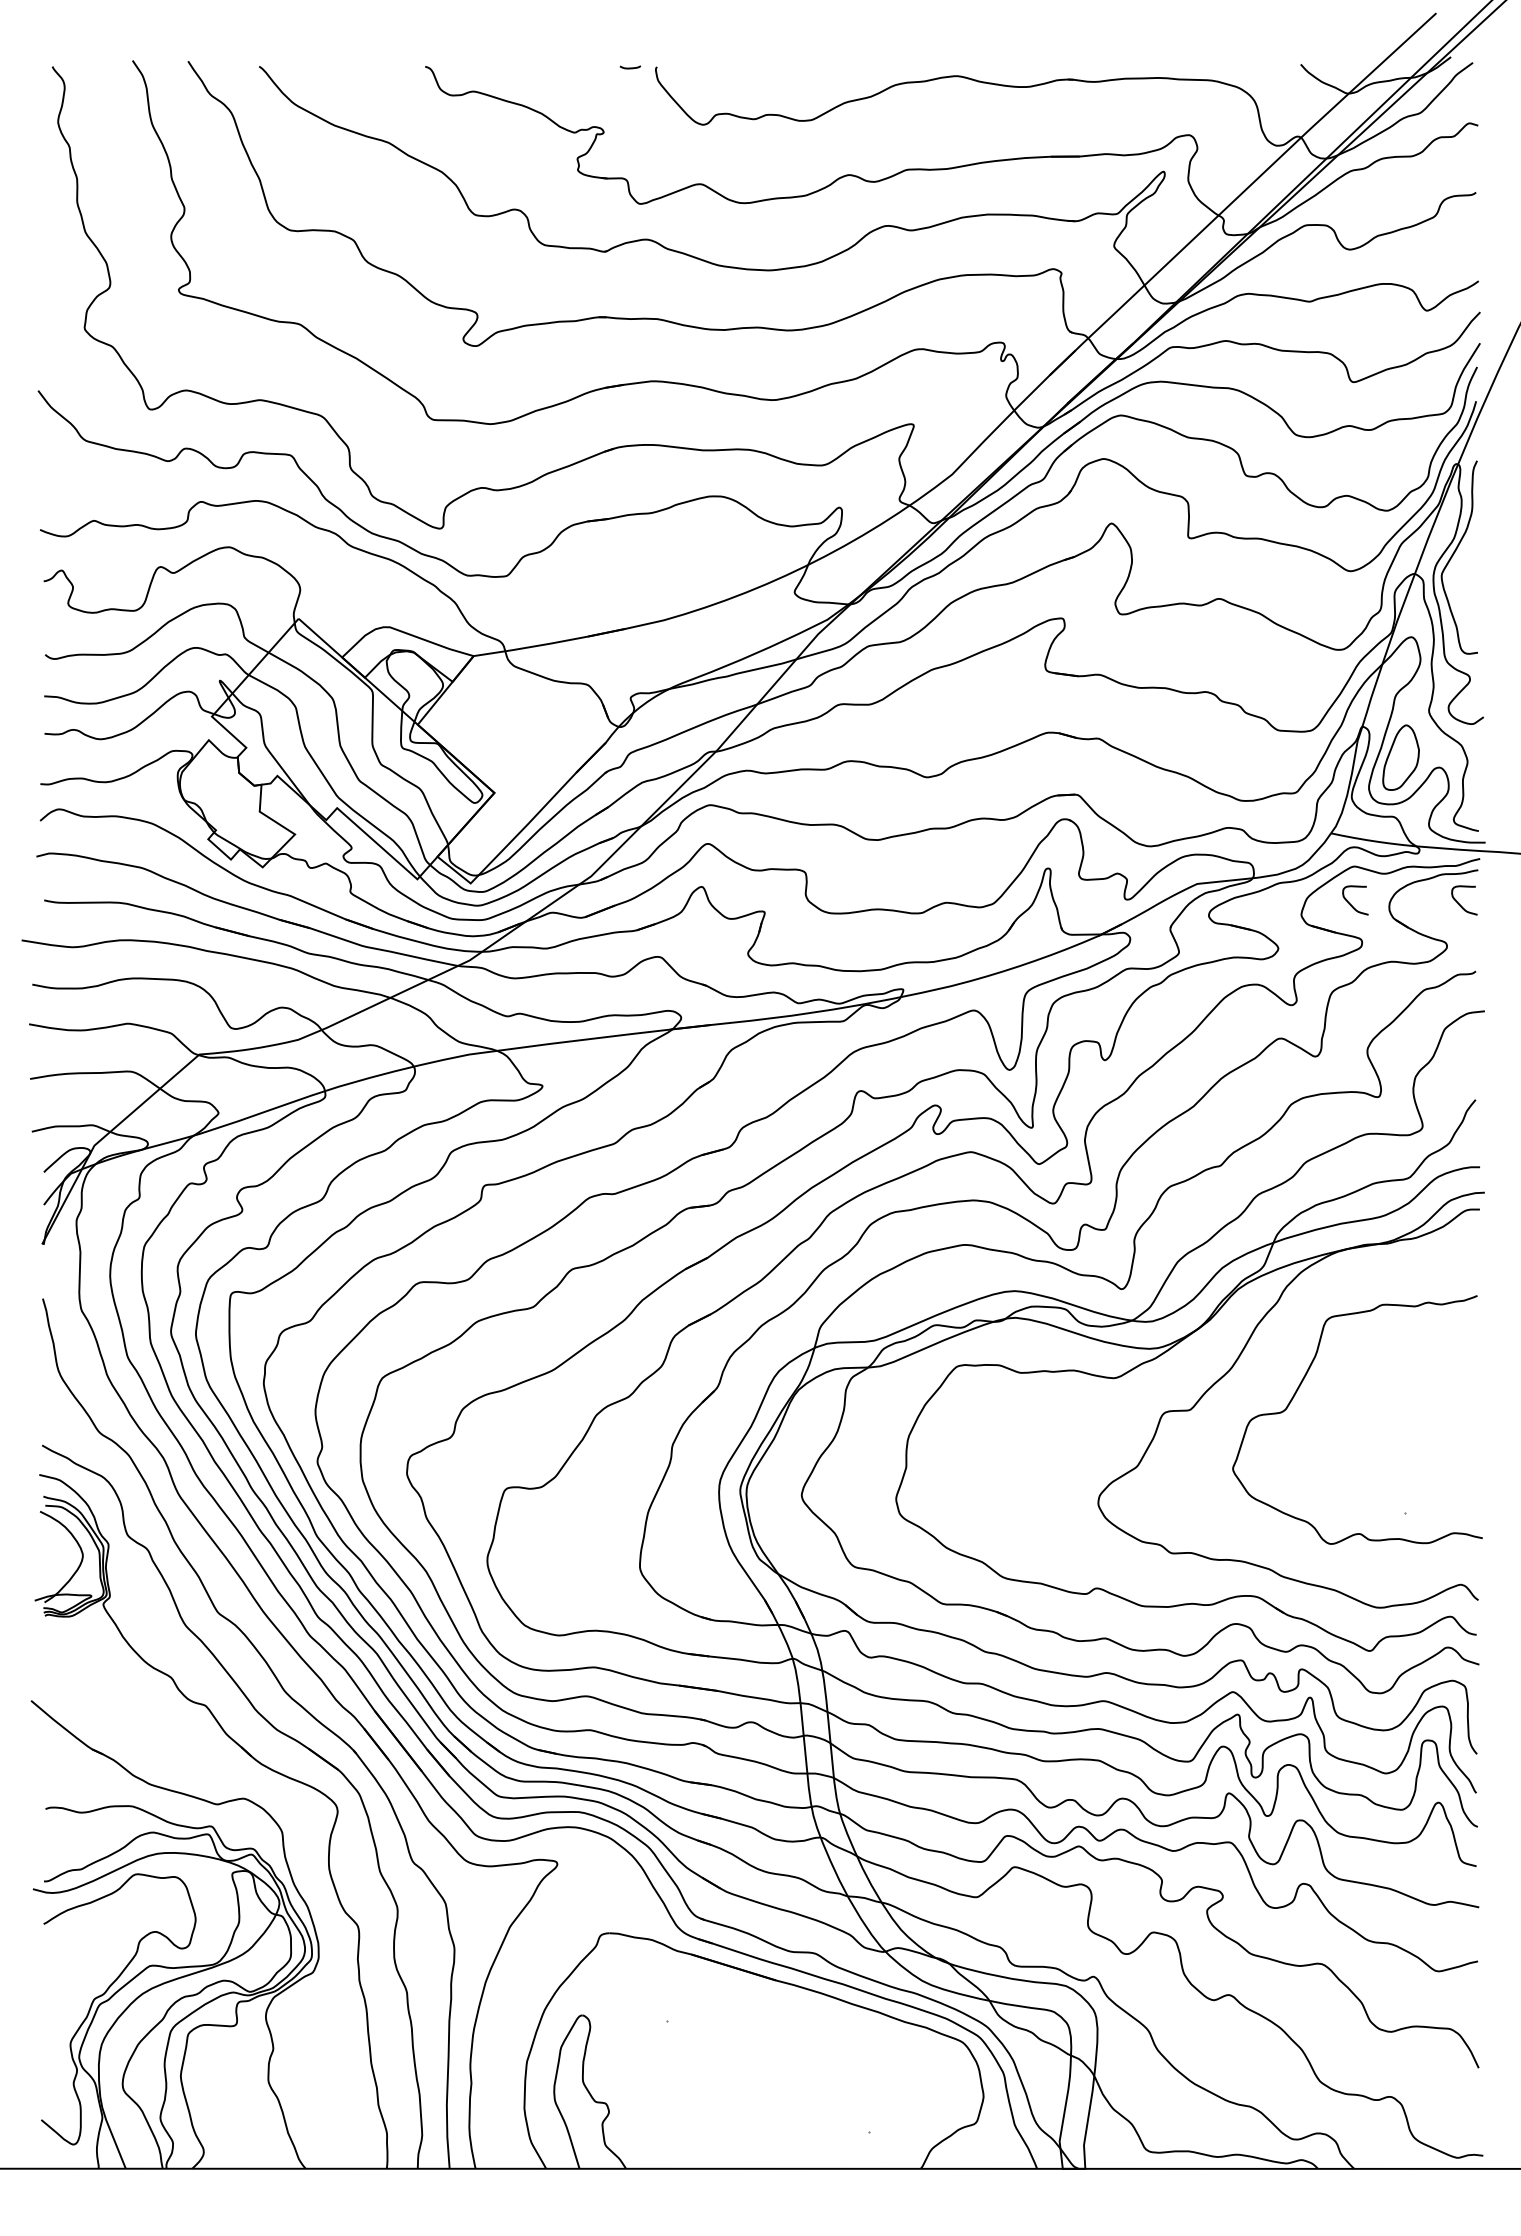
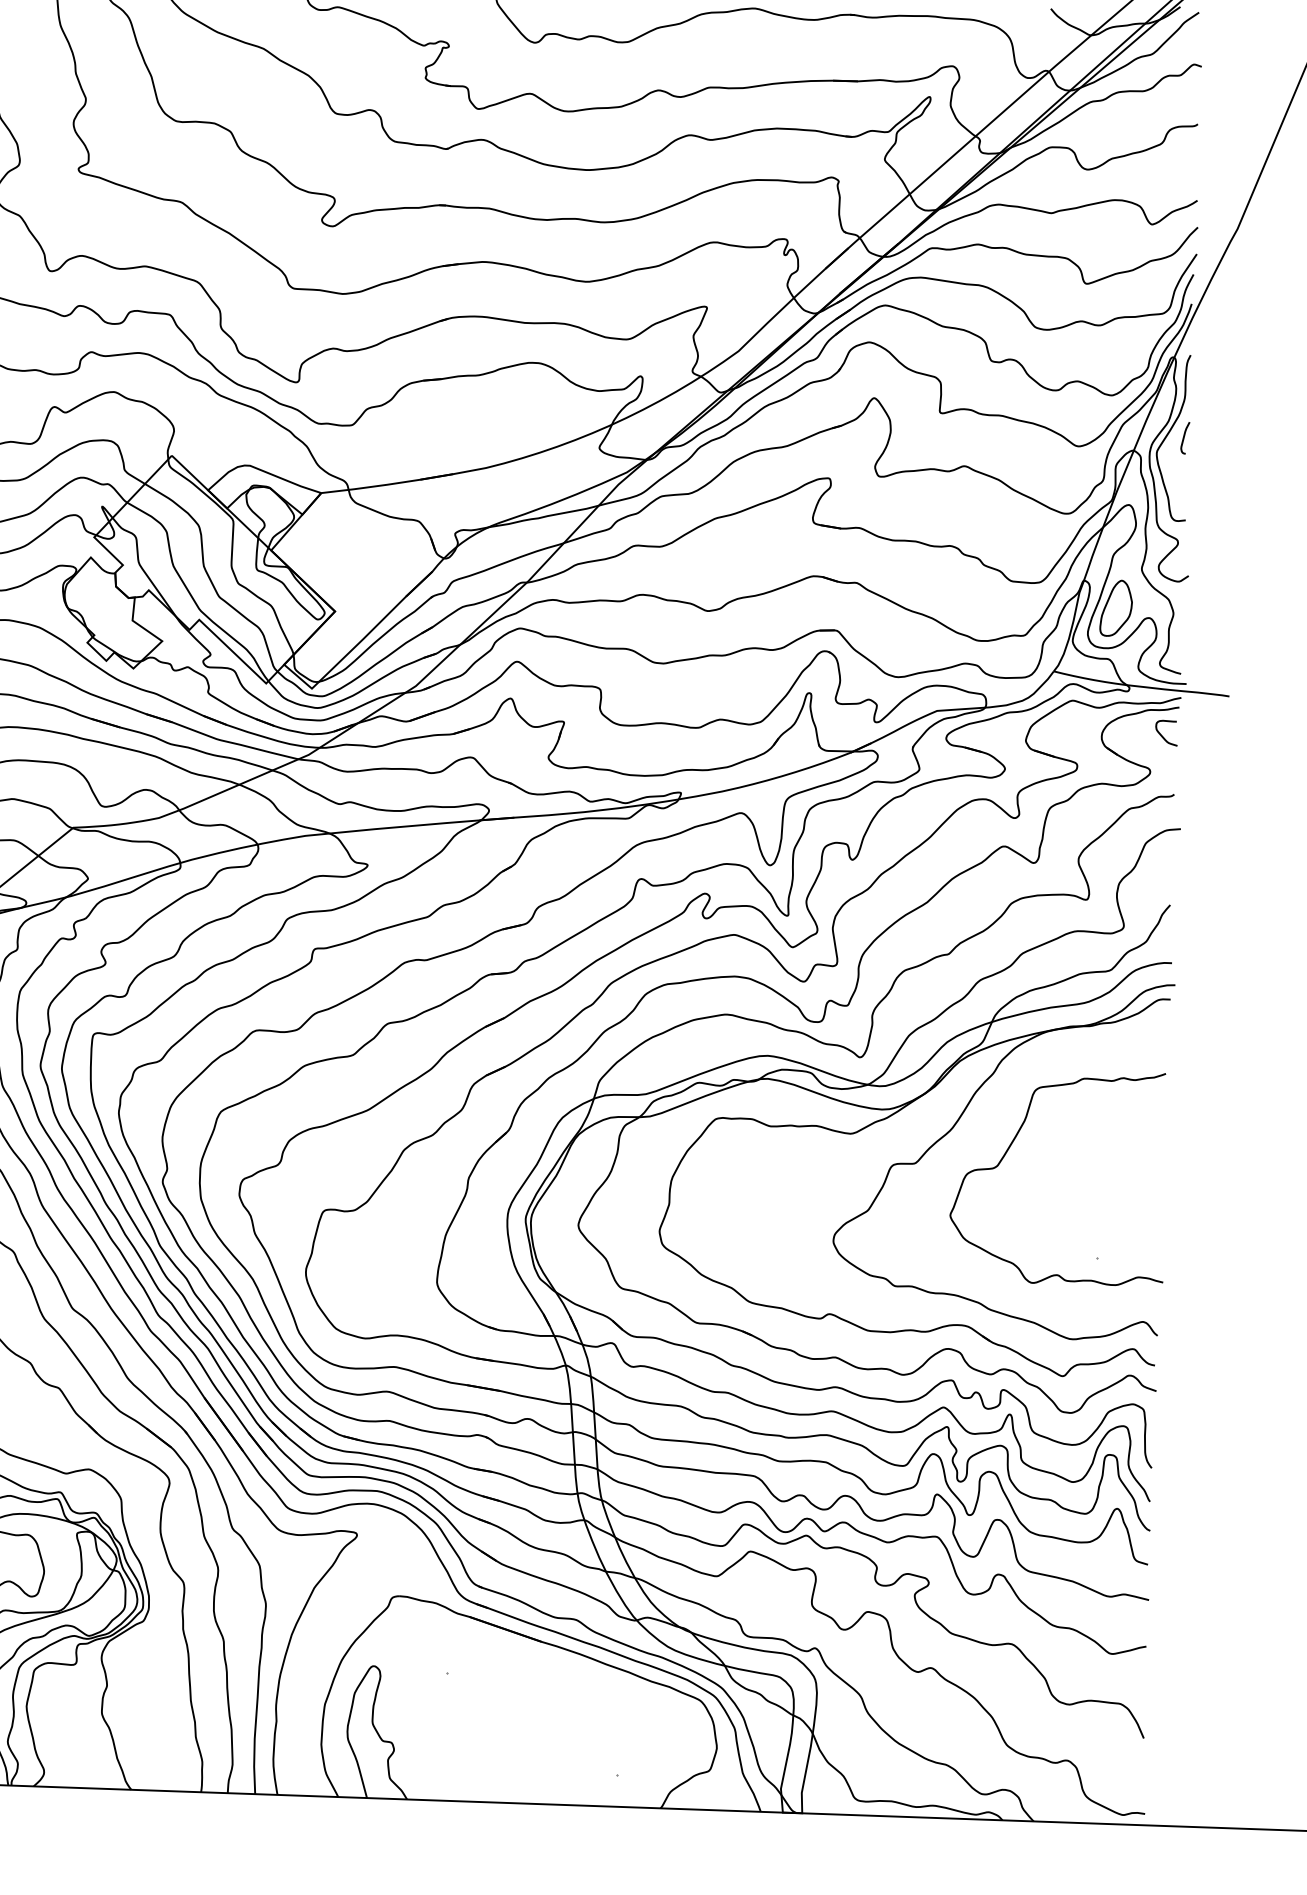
curve: (1473, 557) -> (1184, 438), added
curve: (1351, 904) -> (1069, 733), removed

